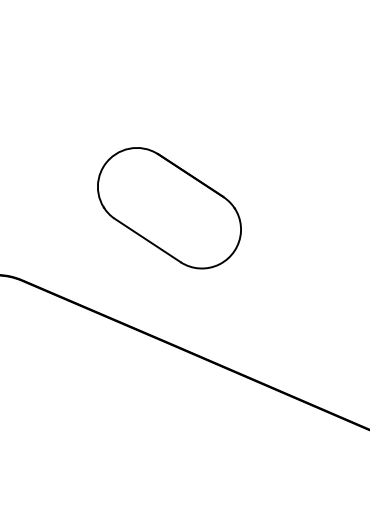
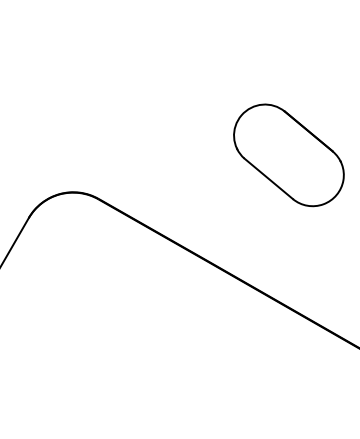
part: (168, 208) -> (288, 155), moved

